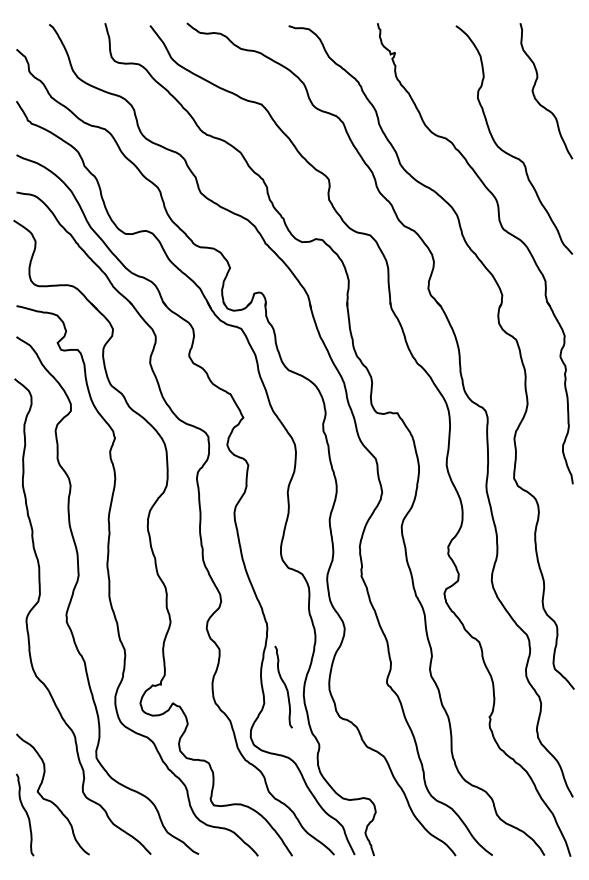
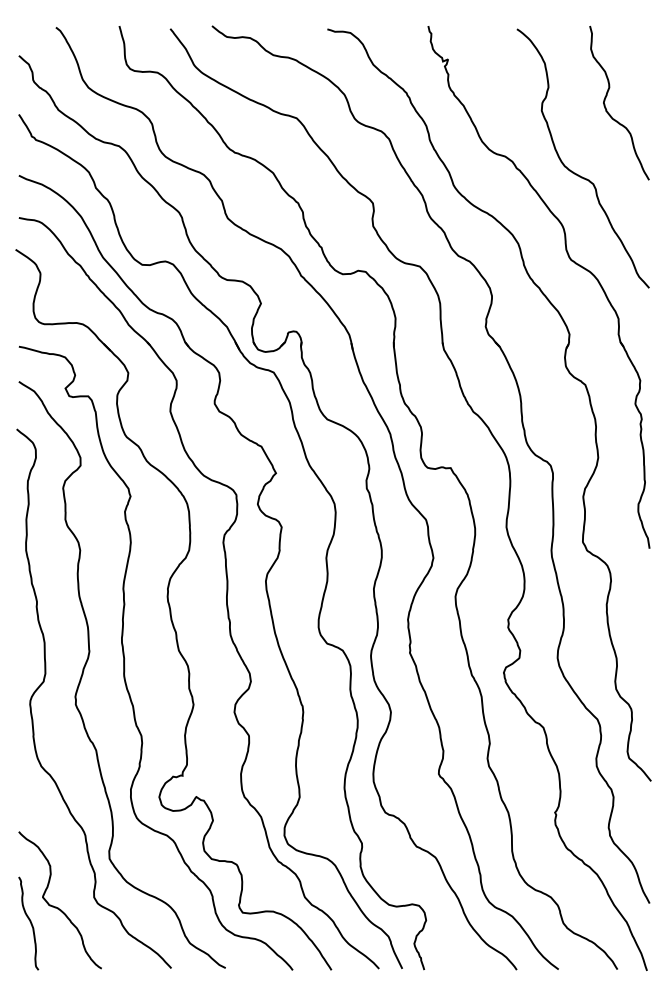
curve: (285, 687) -> (323, 778), removed

